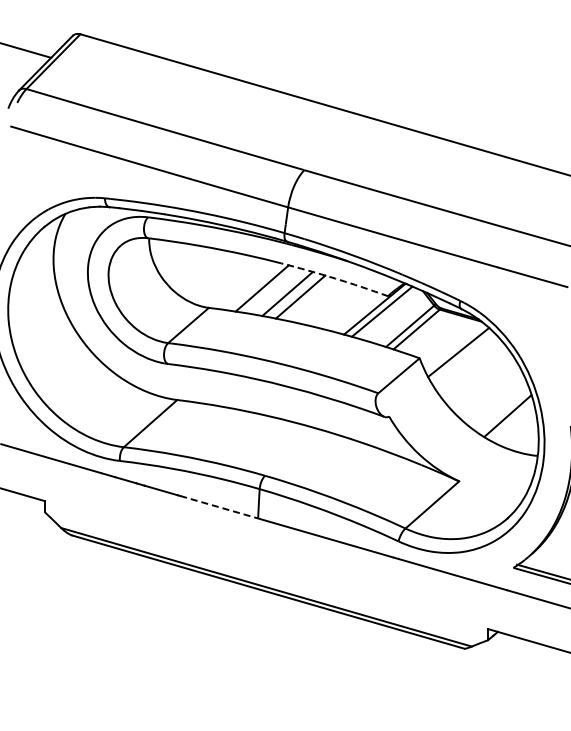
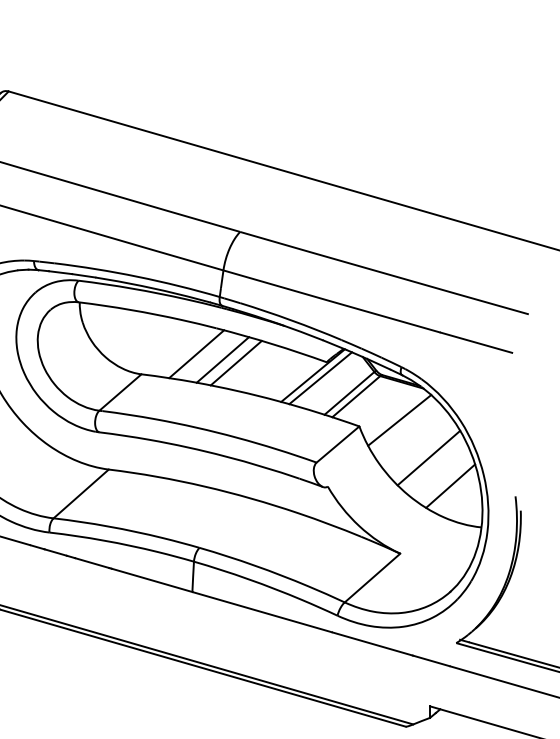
arc: (335, 278) -> (272, 343), dashed -> solid
line: (486, 388) -> (428, 457), added
line: (219, 507) -> (152, 580), dashed -> solid

